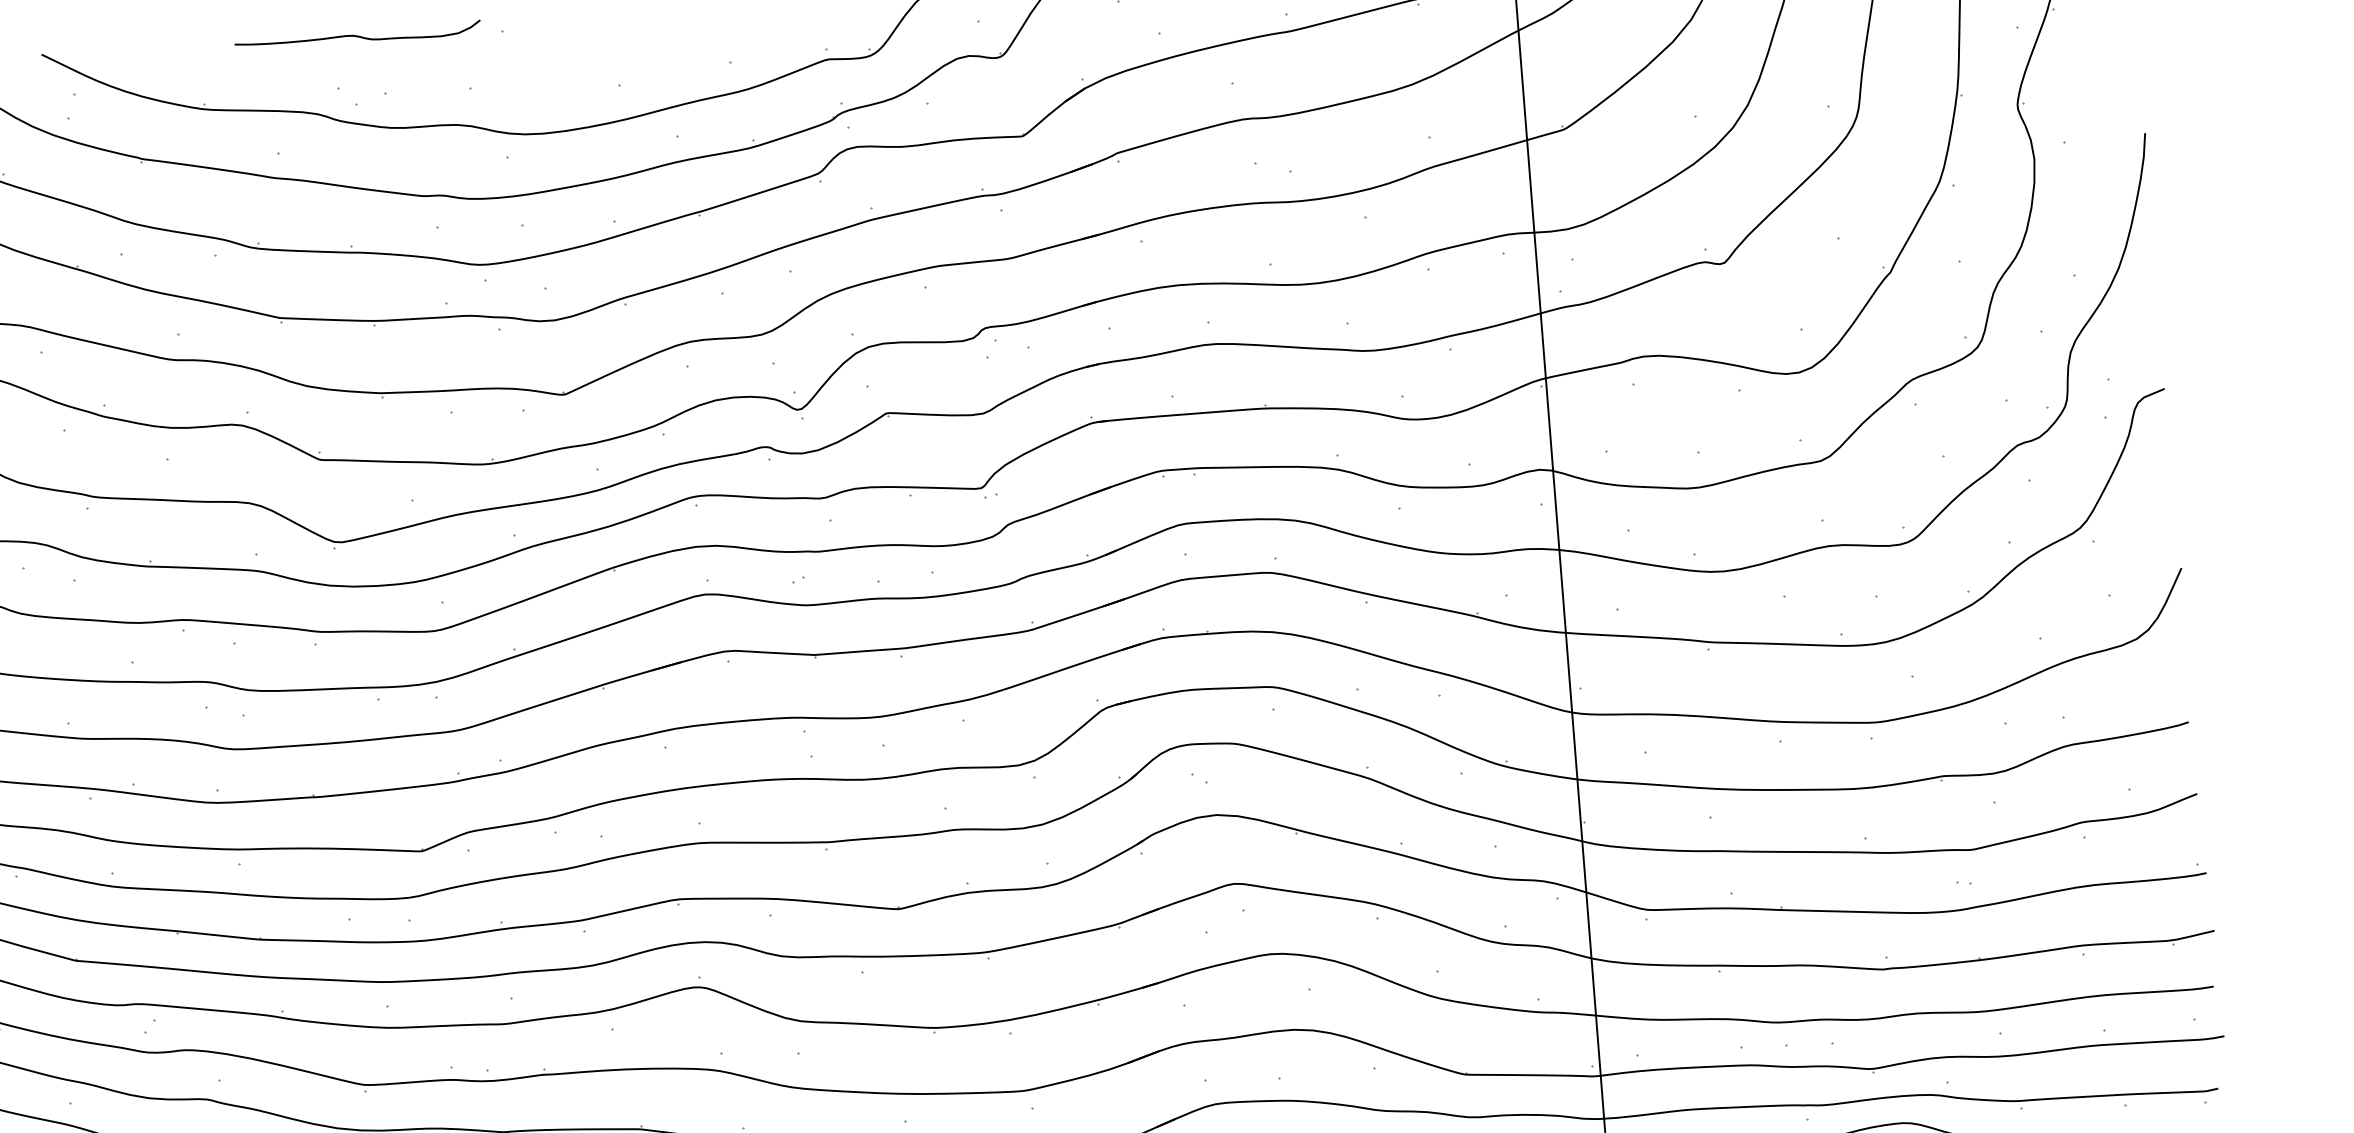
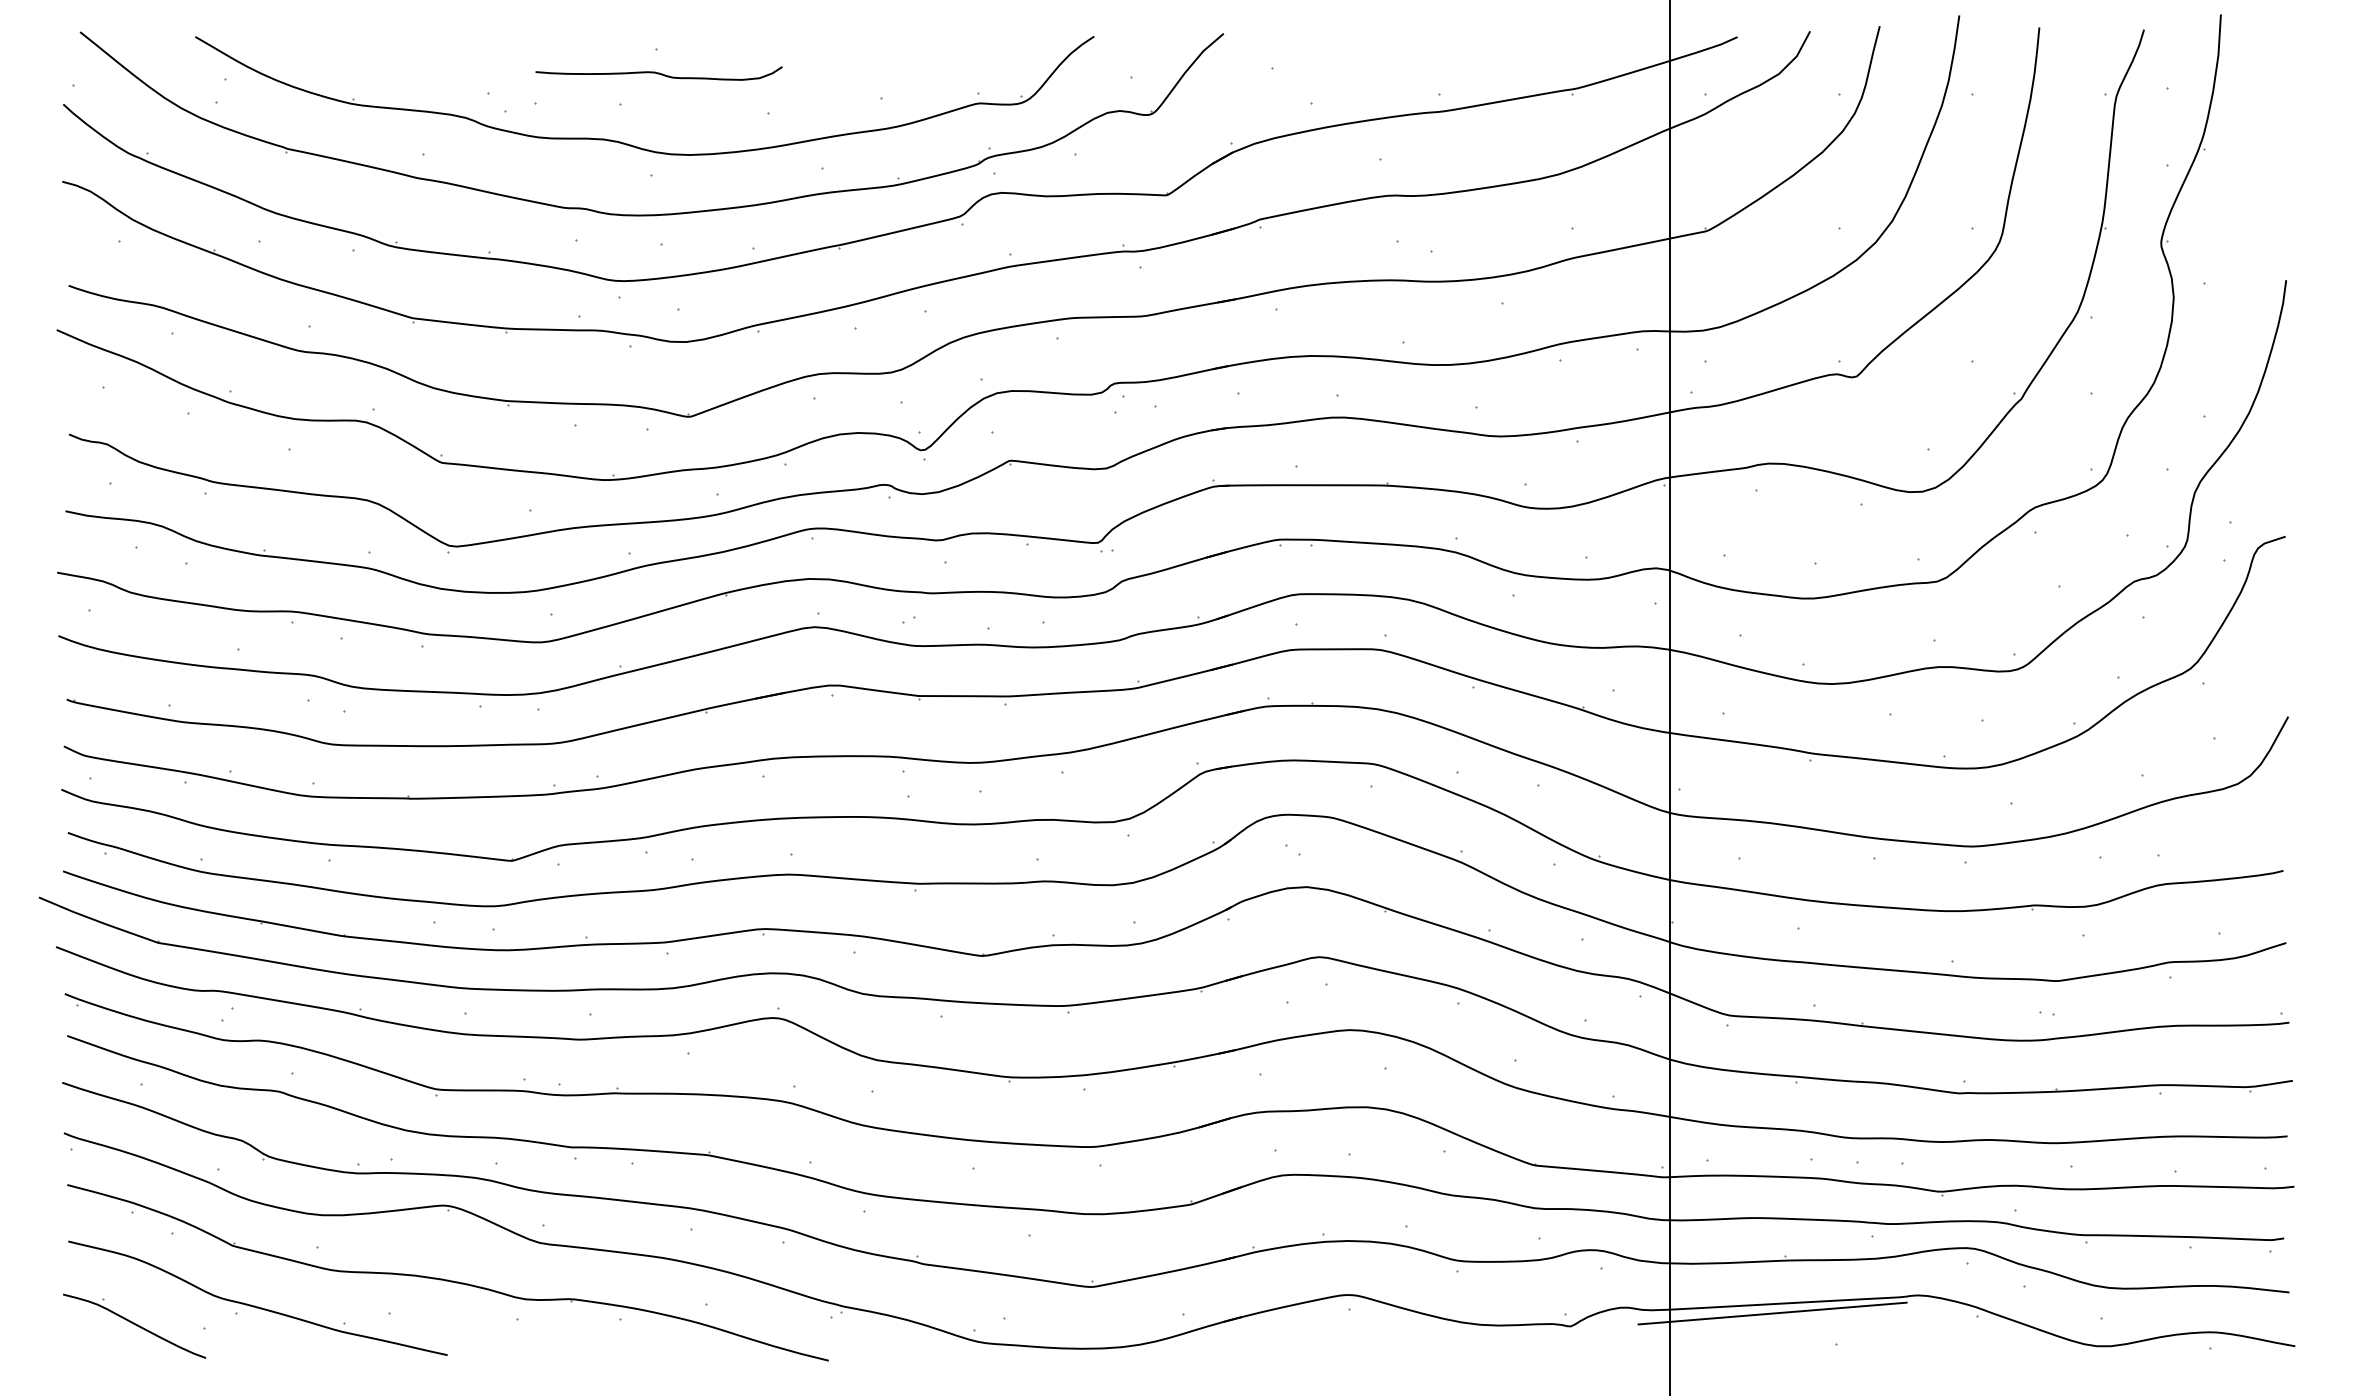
curve: (357, 36) -> (658, 73), moved

